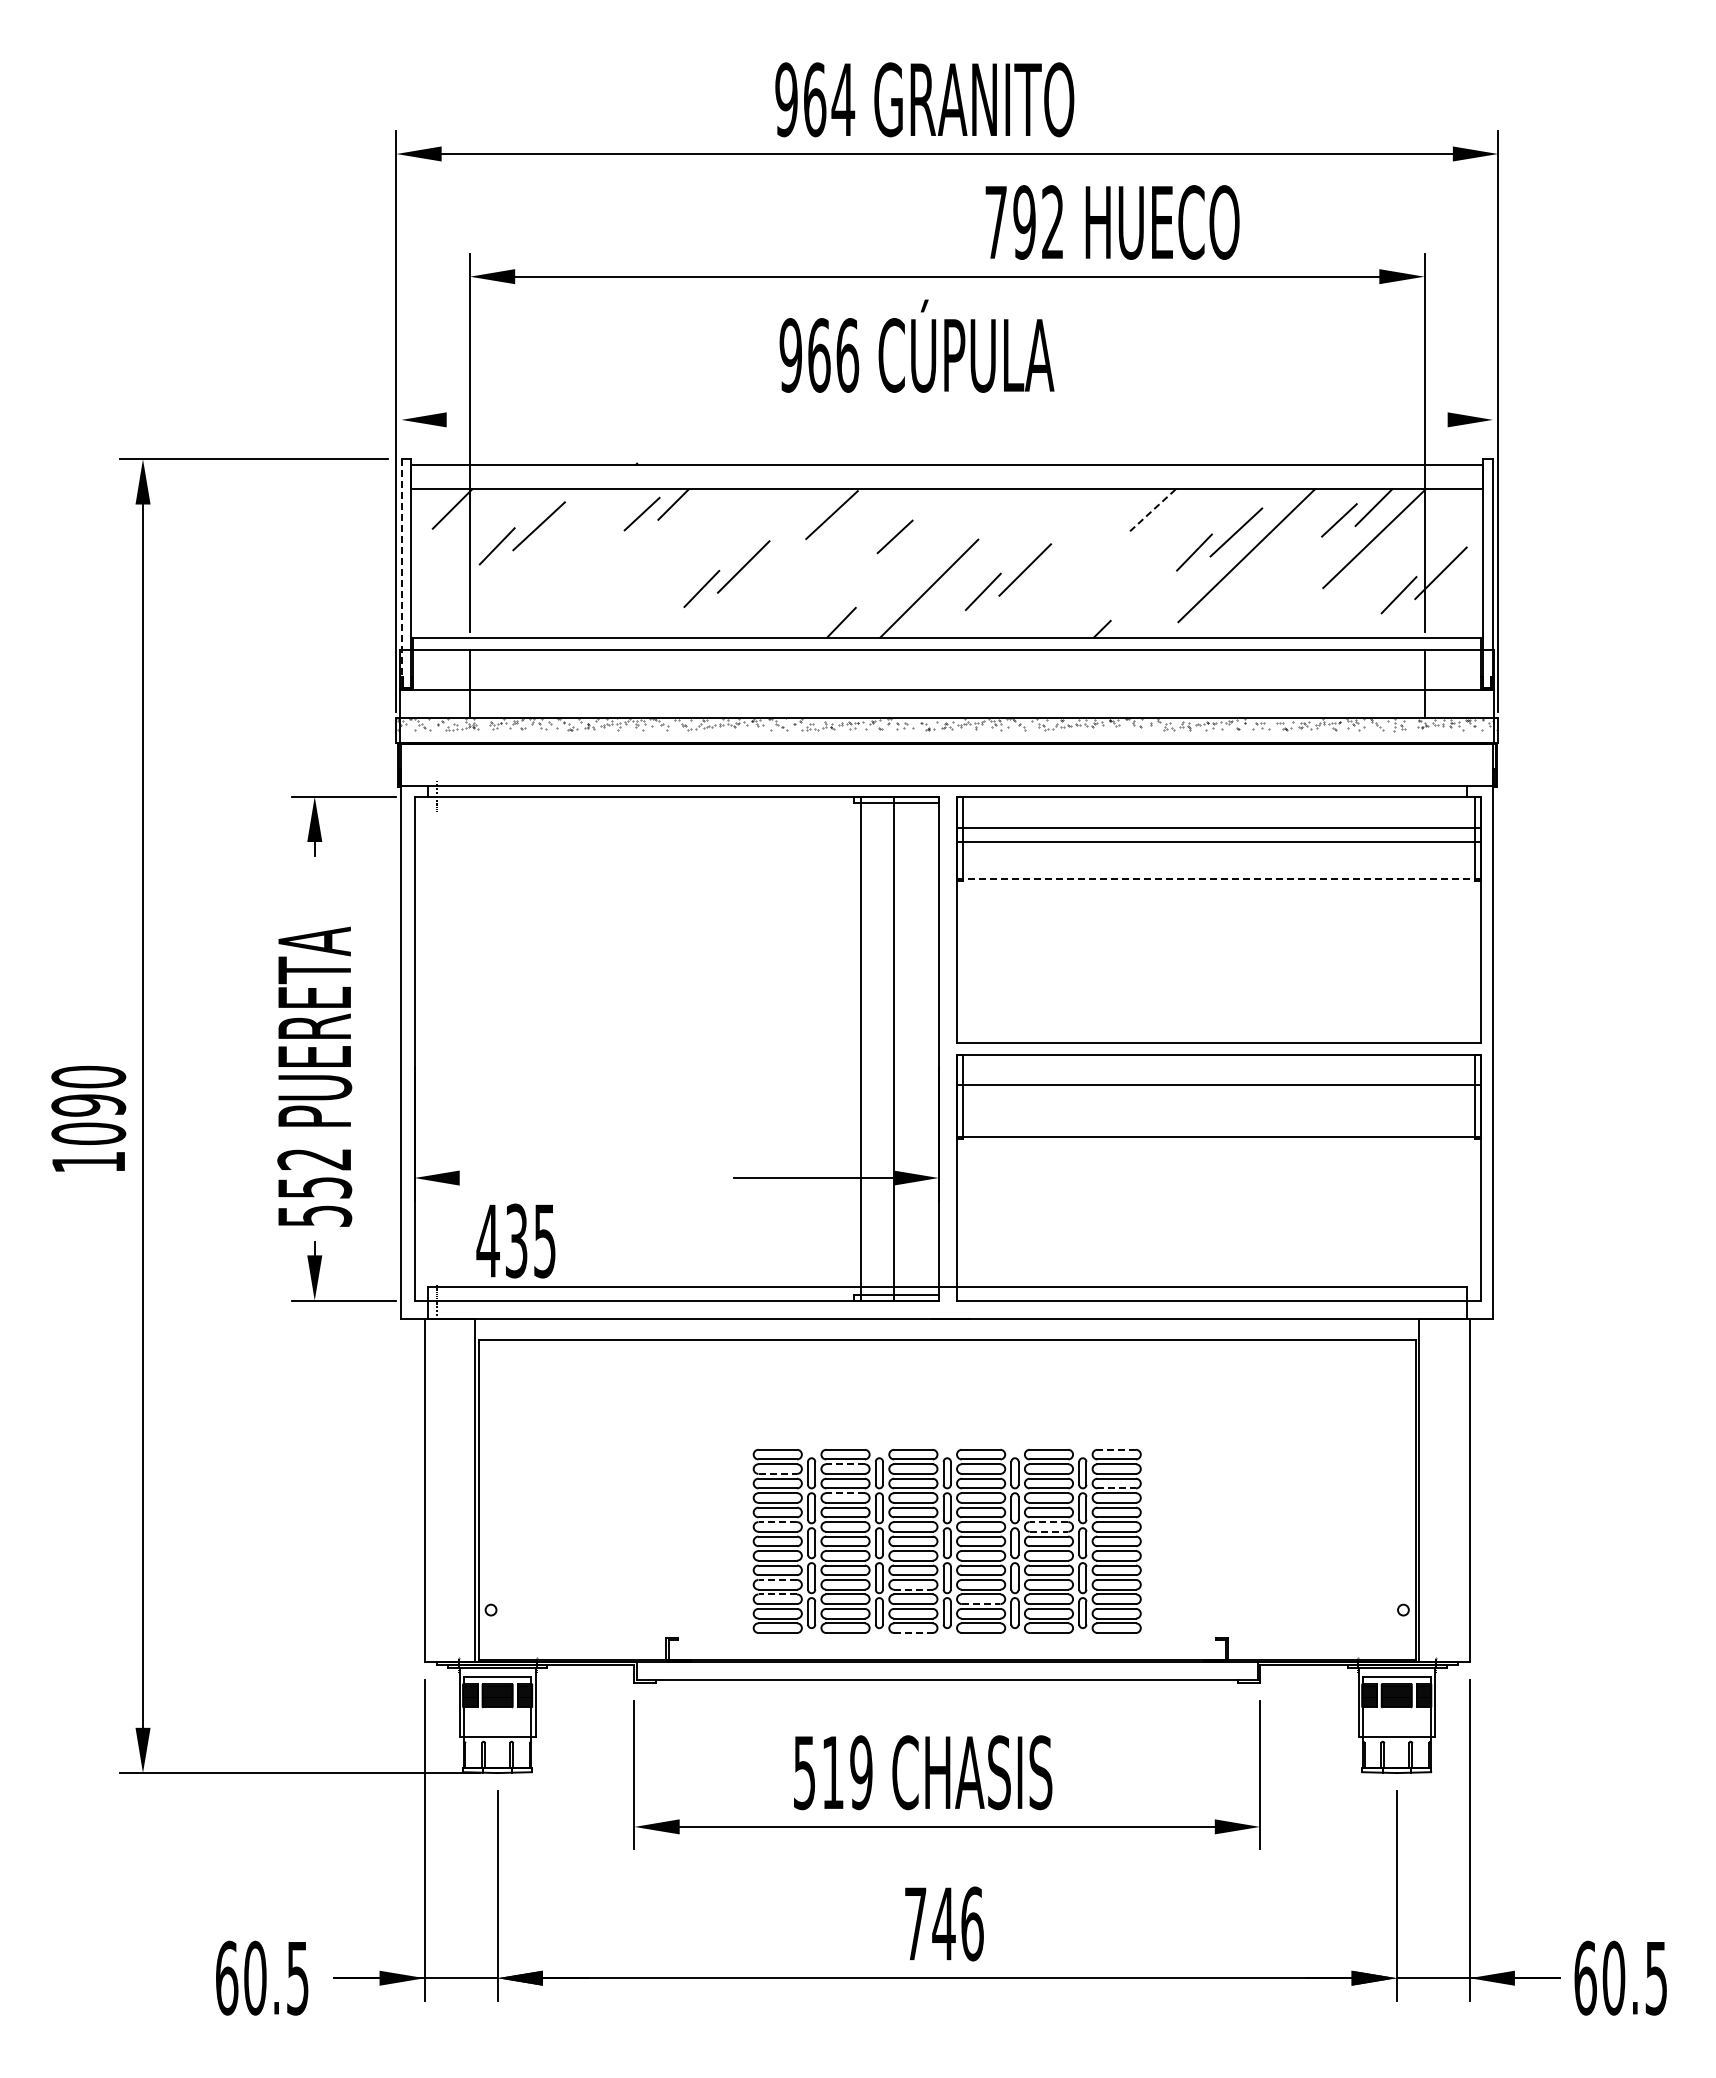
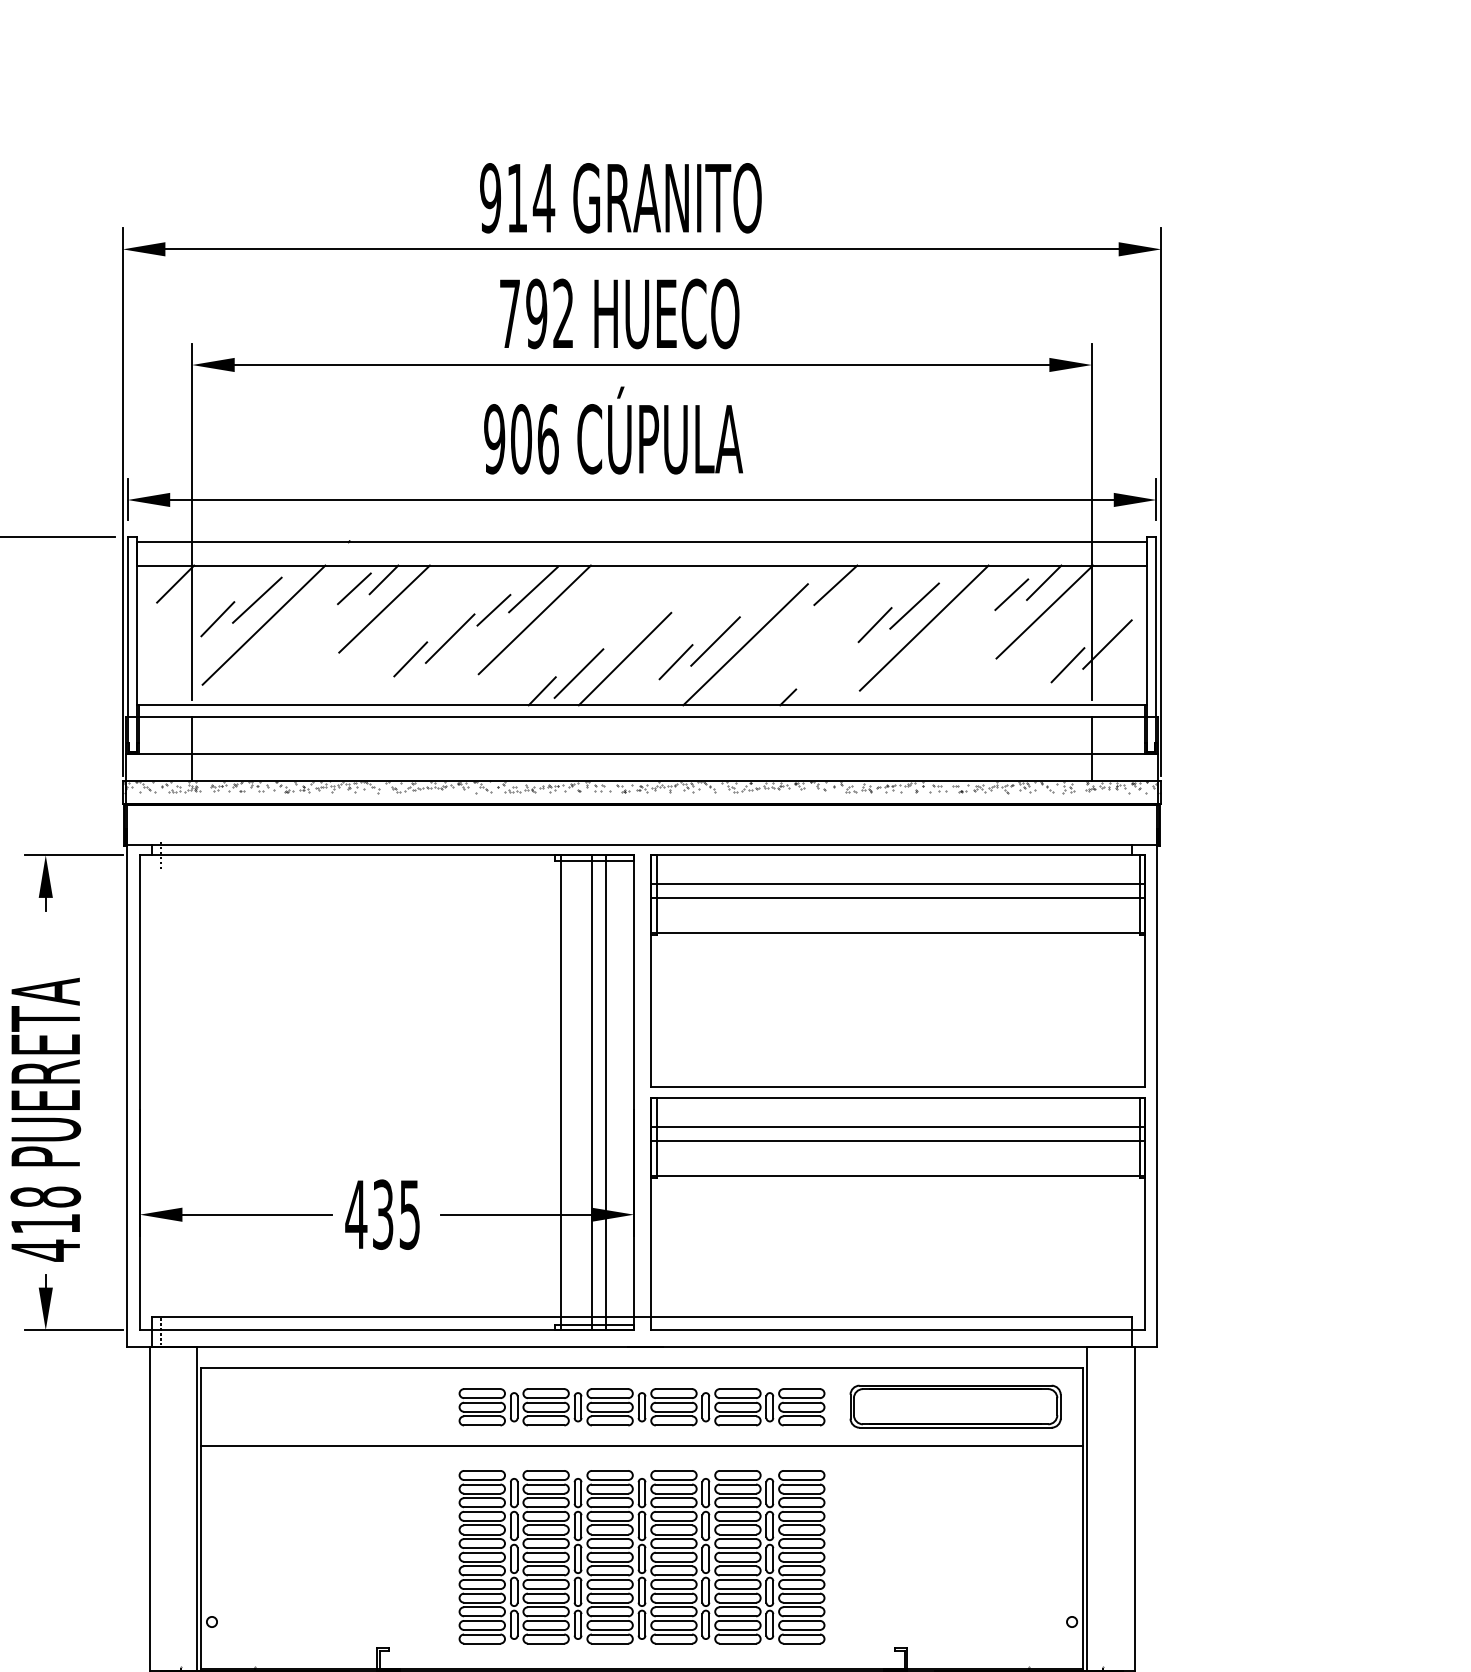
text: (815, 99) -> (517, 197), 964 -> 914
text: (1112, 222) -> (619, 313), moved
text: (819, 355) -> (521, 439), 966 -> 906
line: (401, 419) -> (127, 499), added
line: (946, 419) -> (641, 499), added
line: (1492, 419) -> (1156, 499), added
line: (1152, 510) -> (835, 585), dashed -> solid
line: (674, 535) -> (384, 608), added
line: (894, 536) -> (493, 609), moved
line: (833, 546) -> (534, 619), added
line: (546, 552) -> (264, 625), added
line: (401, 569) -> (127, 641), dashed -> solid
line: (1057, 573) -> (745, 644), added
line: (880, 603) -> (579, 673), added
line: (1218, 878) -> (897, 932), dashed -> solid
line: (908, 1048) -> (605, 1092), added
line: (1218, 1100) -> (897, 1141), added
line: (538, 1178) -> (256, 1215), added
text: (314, 1188) -> (45, 1224), 552 -> 418
text: (515, 1240) -> (382, 1214), moved
part: (1279, 1381) -> (955, 1406), added
part: (946, 1382) -> (641, 1407), added
line: (947, 1423) -> (642, 1446), added
line: (1116, 1449) -> (801, 1470), dashed -> solid
line: (845, 1464) -> (546, 1484), dashed -> solid
line: (778, 1473) -> (482, 1493), dashed -> solid
line: (1117, 1488) -> (802, 1507), dashed -> solid
line: (845, 1493) -> (546, 1512), dashed -> solid
line: (777, 1522) -> (482, 1539), dashed -> solid
line: (1048, 1522) -> (737, 1539), dashed -> solid
line: (1049, 1531) -> (738, 1547), dashed -> solid
line: (777, 1579) -> (482, 1593), dashed -> solid
line: (913, 1589) -> (610, 1602), dashed -> solid
line: (777, 1594) -> (482, 1607), dashed -> solid
line: (981, 1604) -> (674, 1616), dashed -> solid
line: (913, 1633) -> (610, 1644), dashed -> solid

